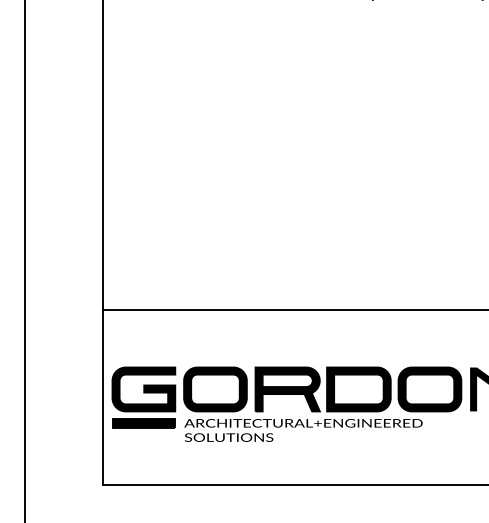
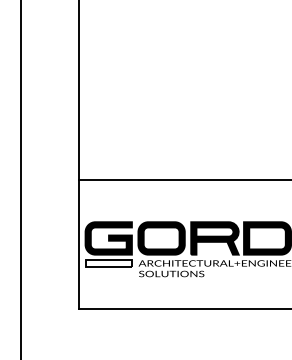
fill: (143, 423) -> (108, 263), removed

